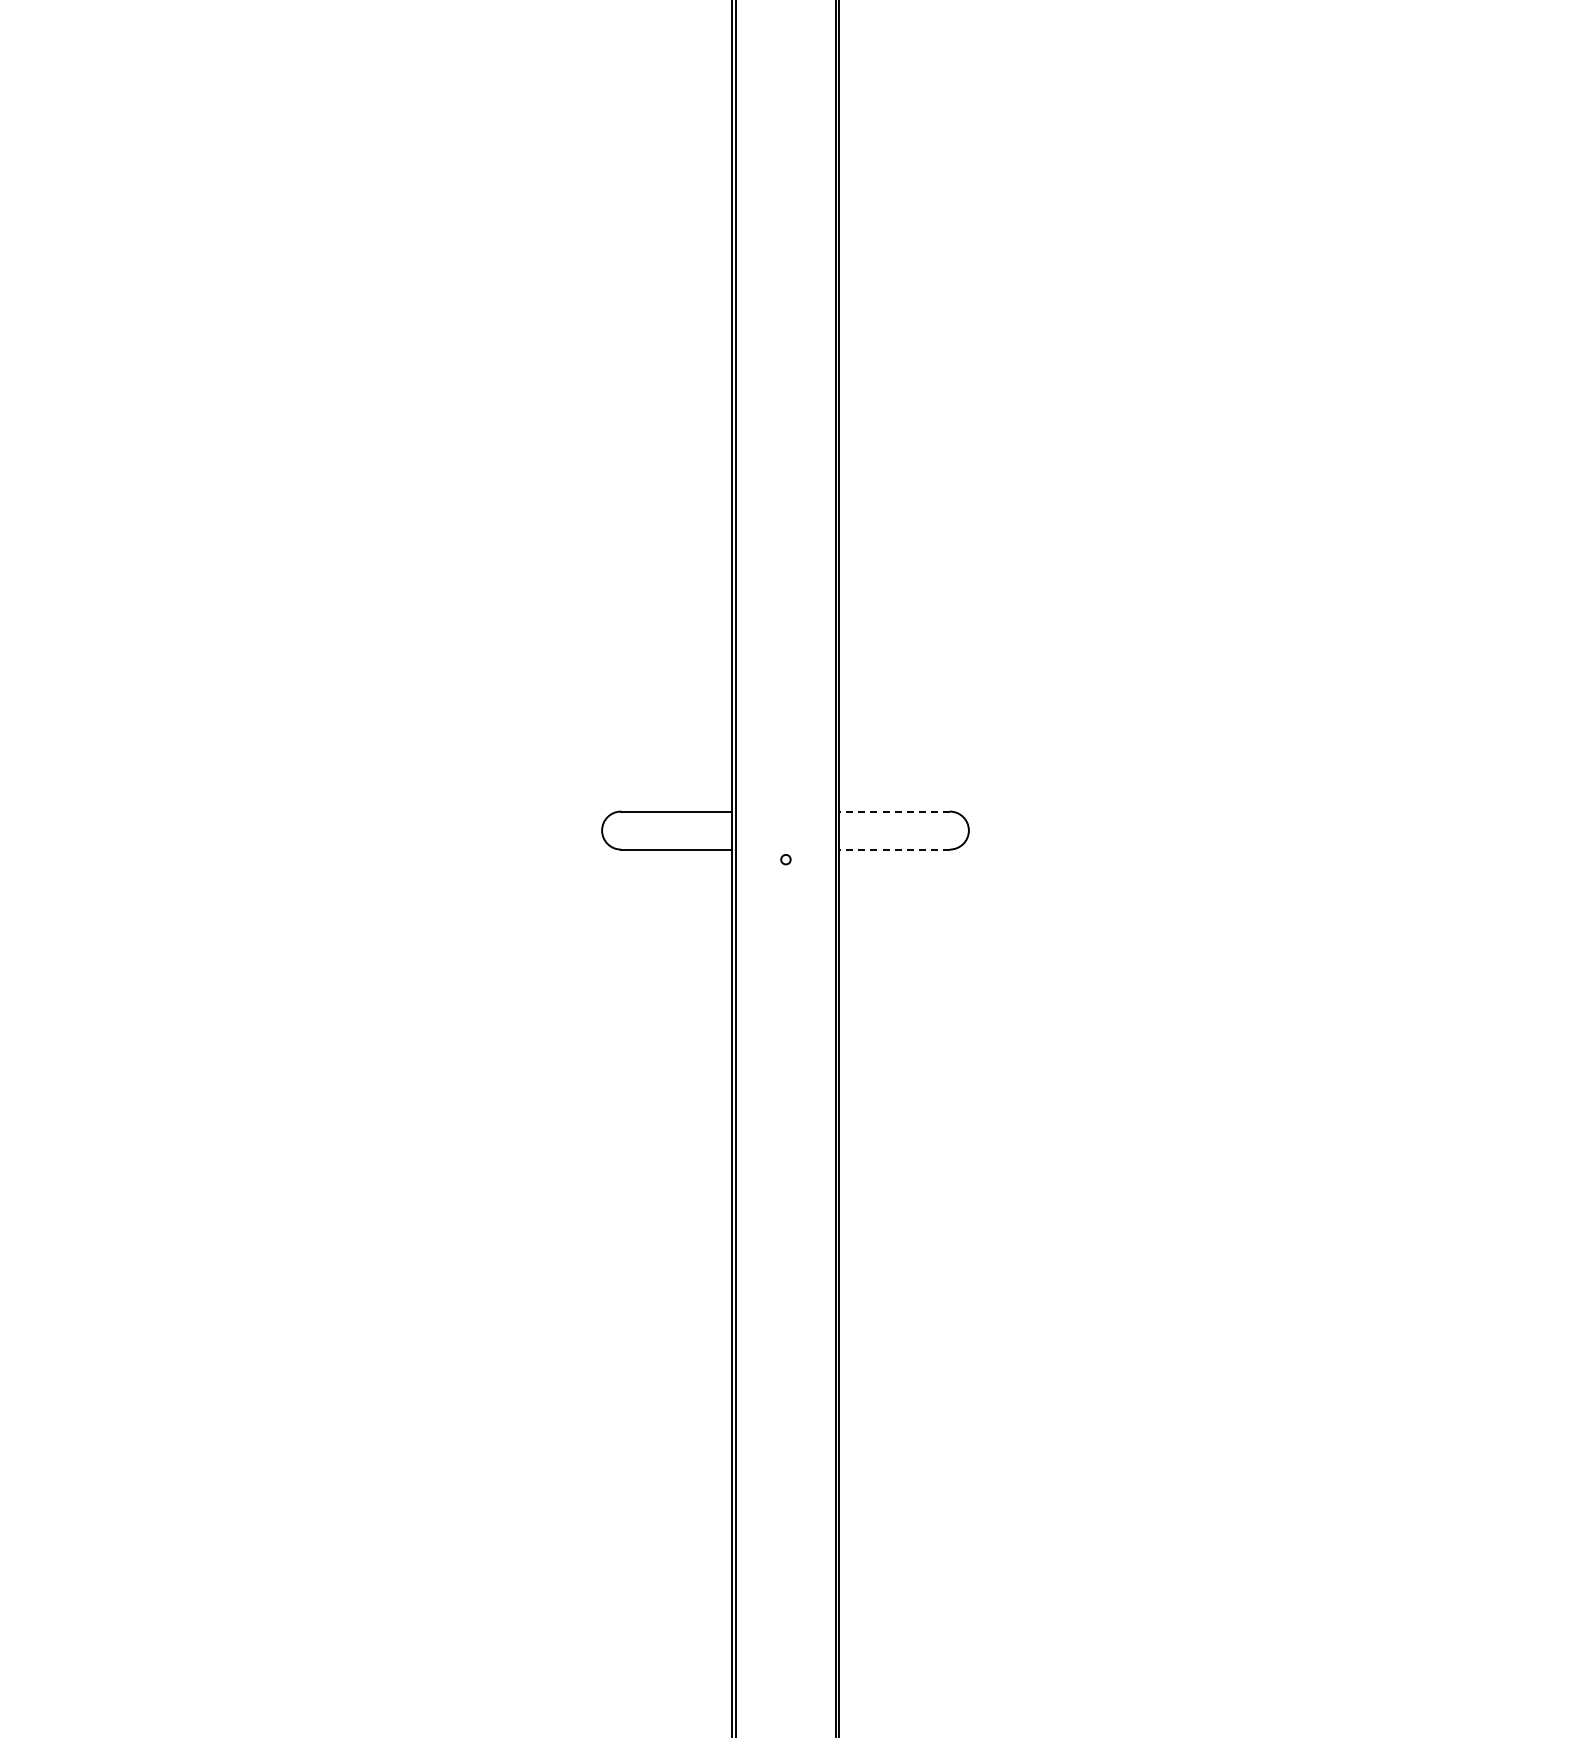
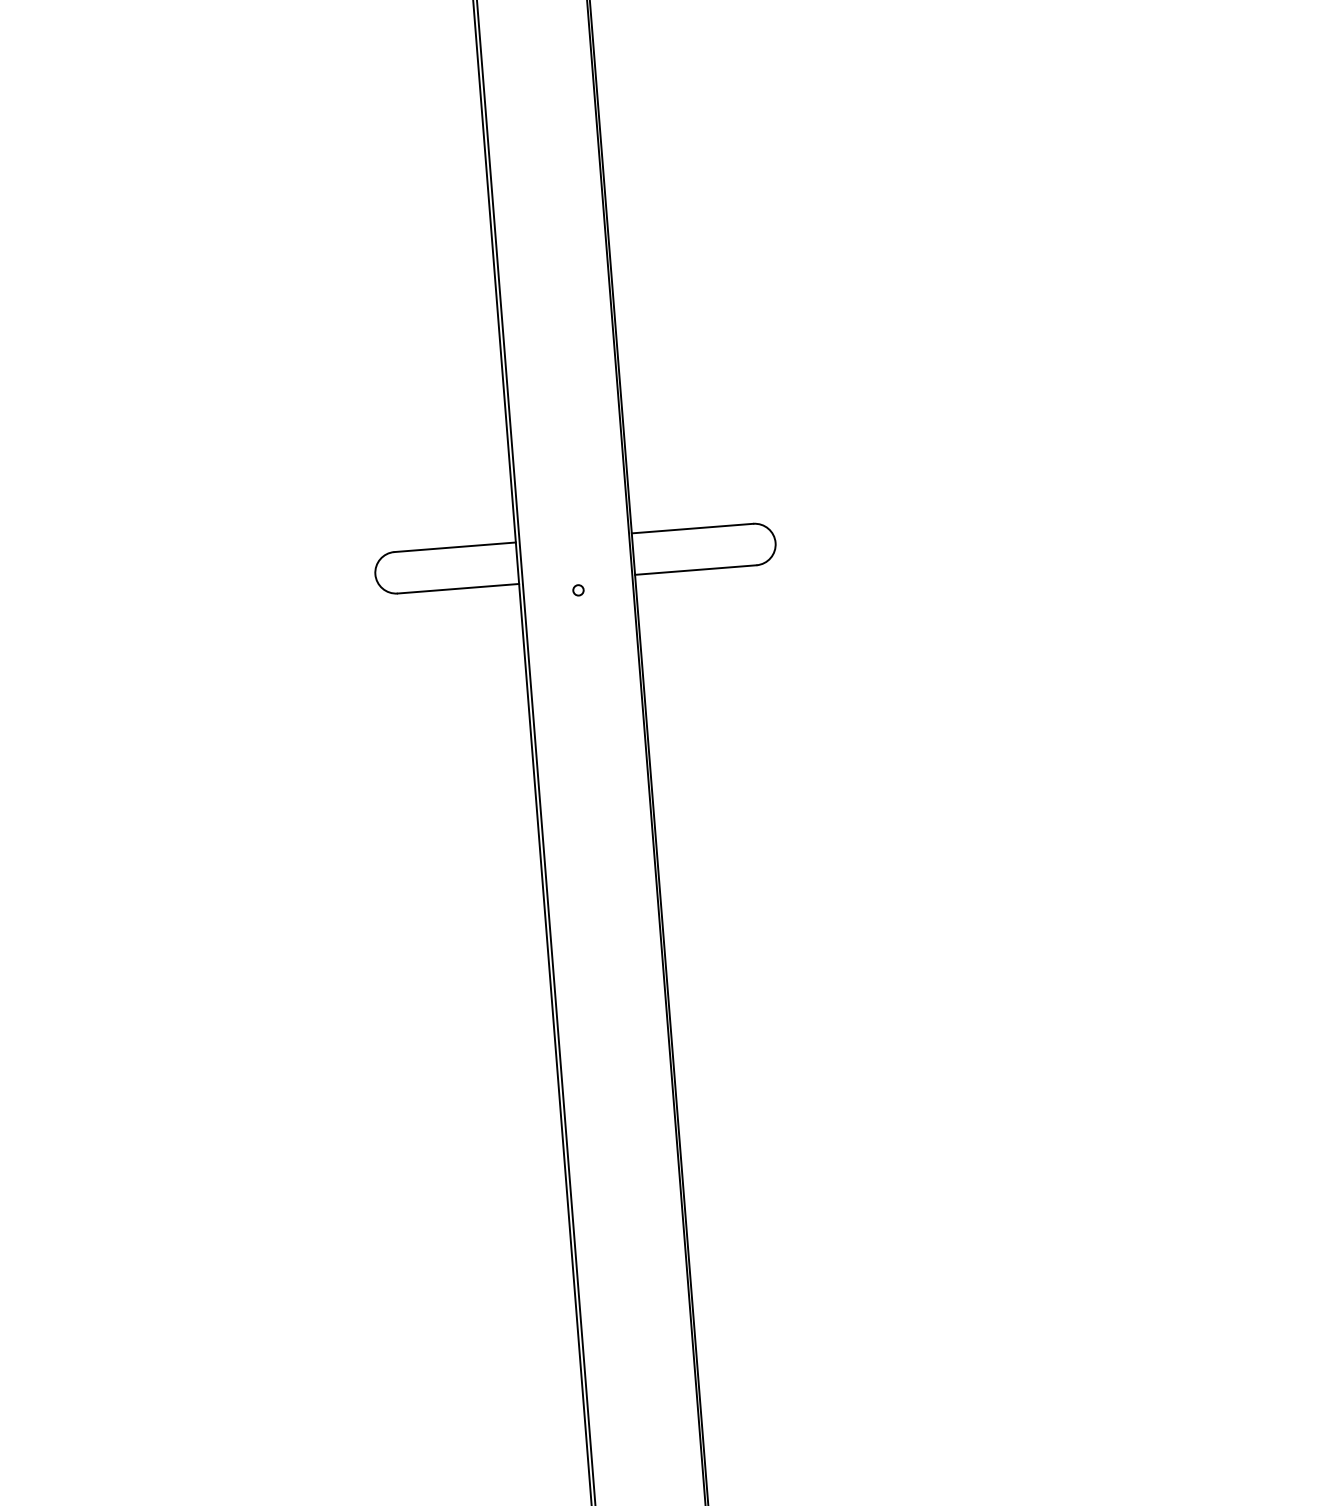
line: (894, 811) -> (692, 528), dashed -> solid
line: (894, 849) -> (696, 569), dashed -> solid

